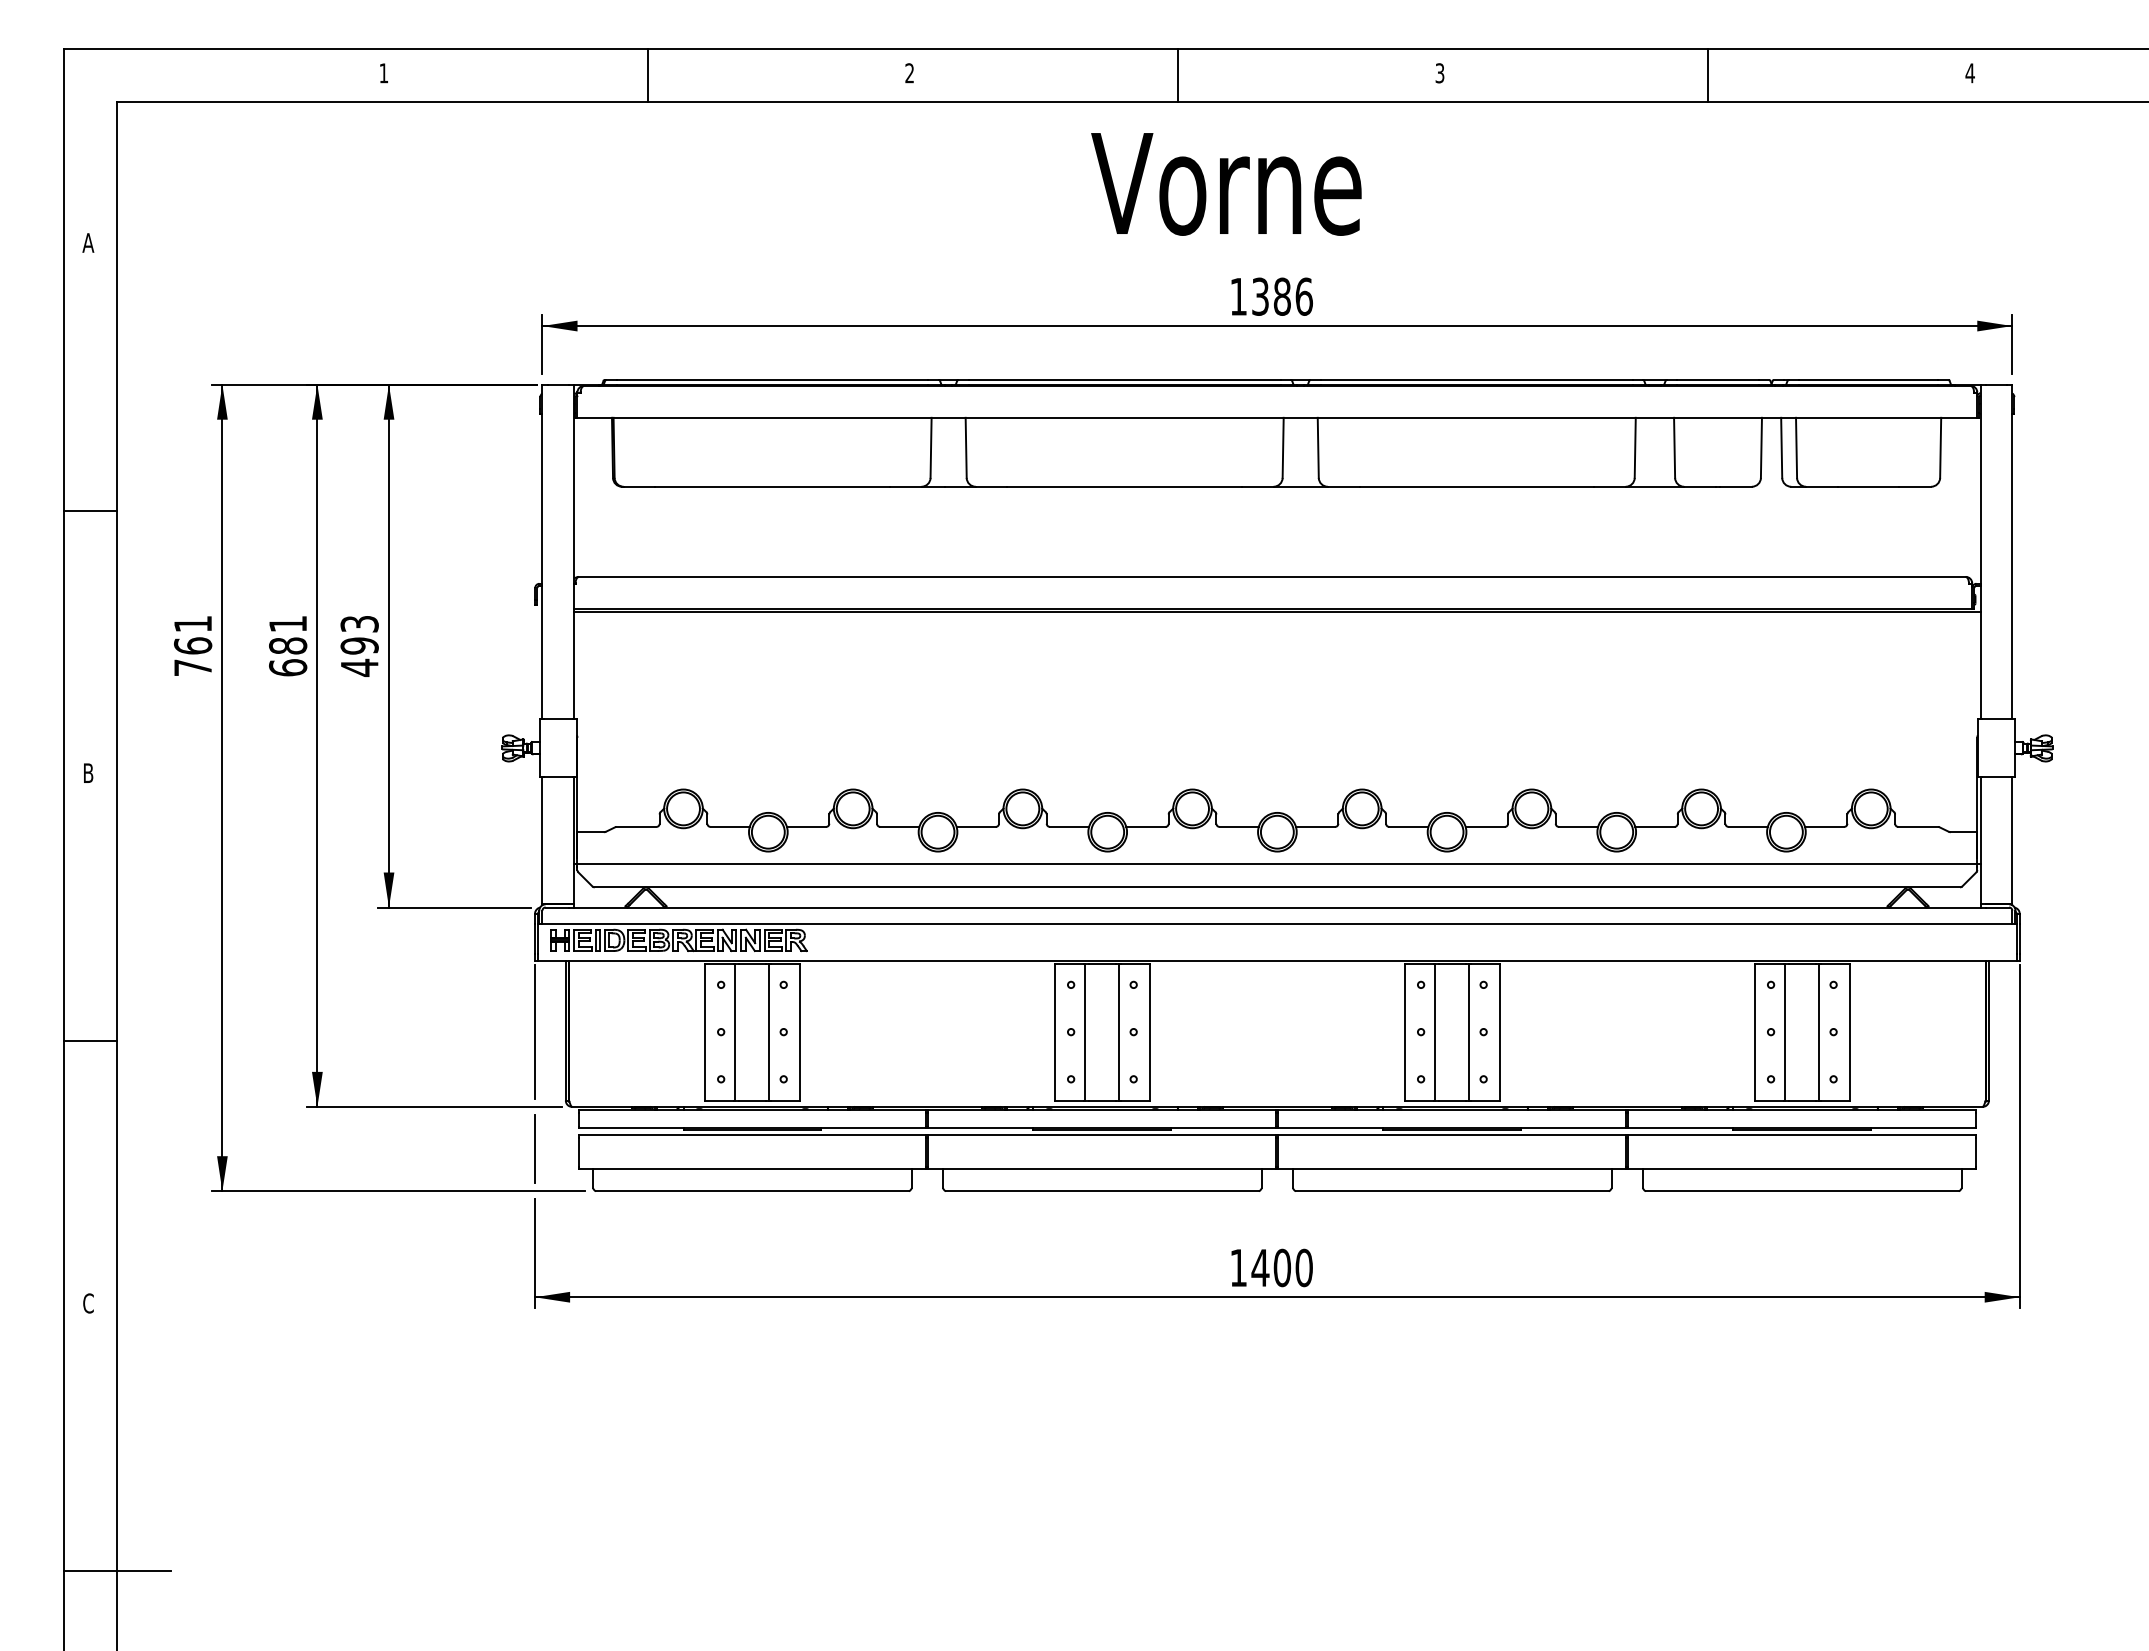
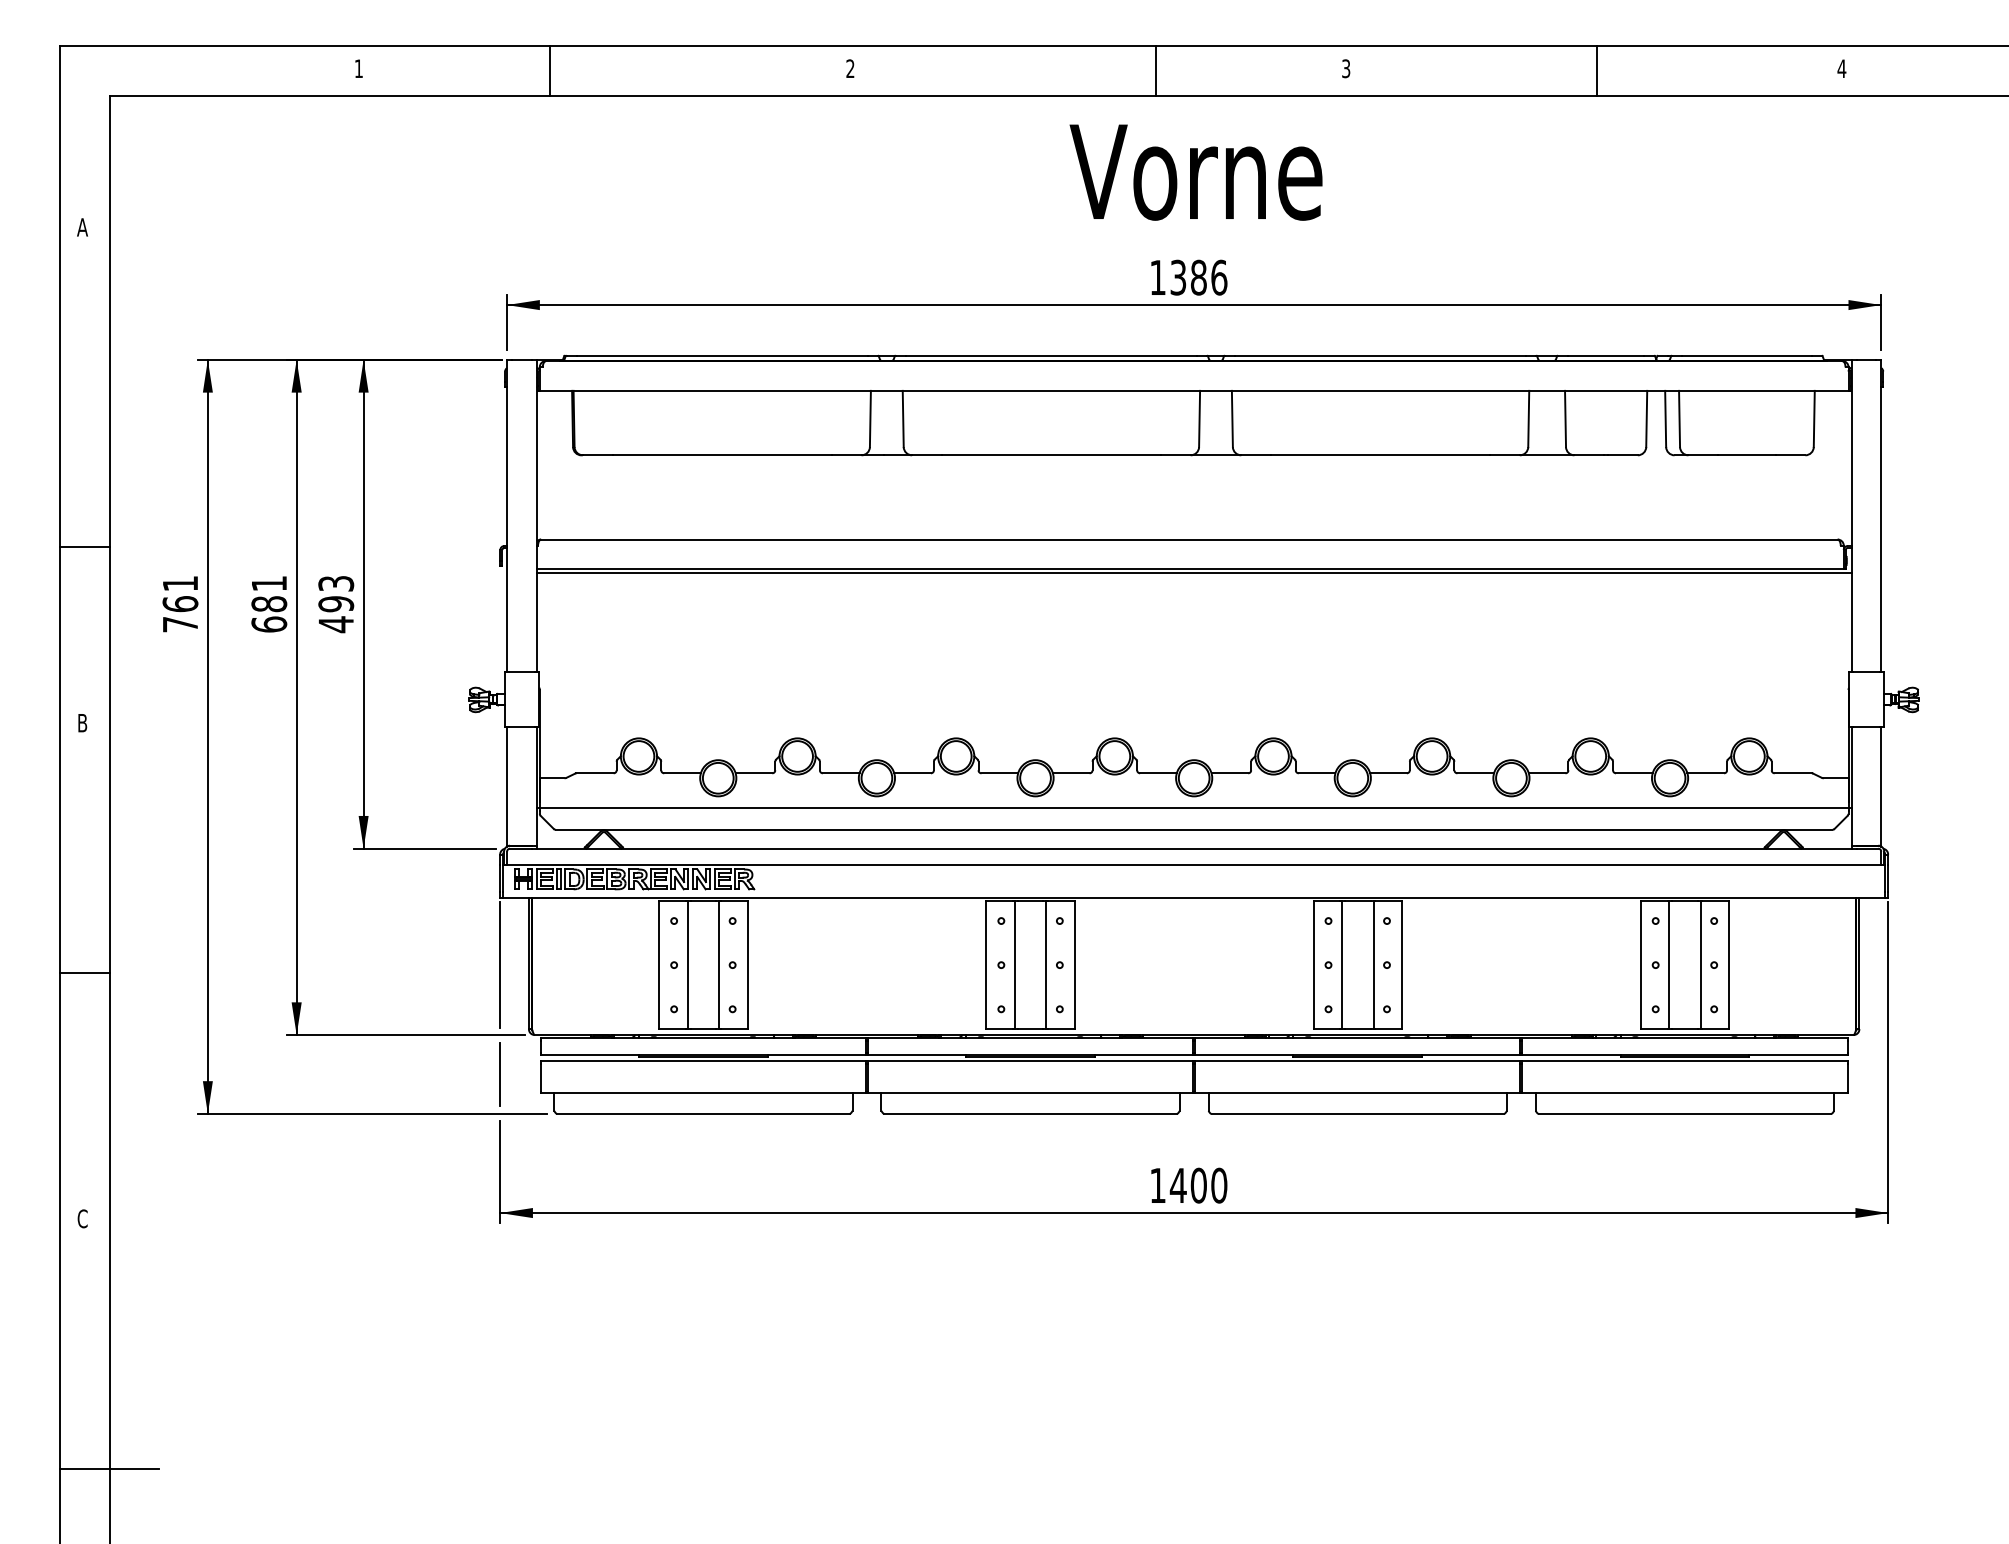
line: (647, 75) -> (550, 70), moved
line: (1177, 75) -> (1155, 70), moved
text: (1226, 184) -> (1196, 172), moved
line: (90, 510) -> (84, 546), moved

